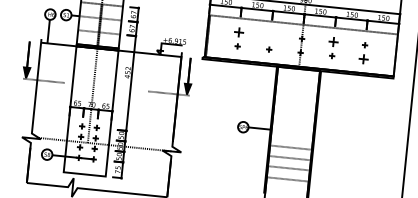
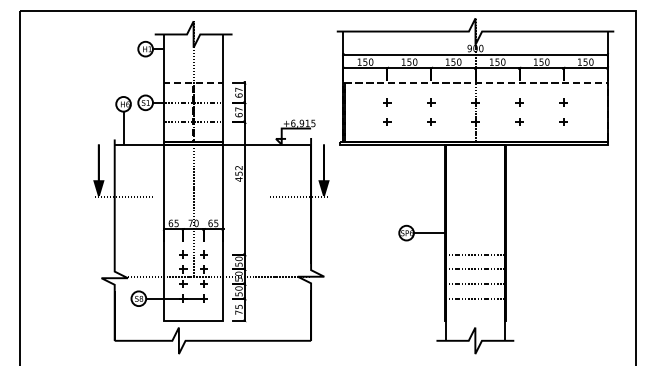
part: (239, 32) -> (387, 102), size x0.62
part: (270, 35) -> (431, 102), added
part: (333, 42) -> (519, 102), size x0.62
part: (363, 58) -> (563, 121), size x0.62

